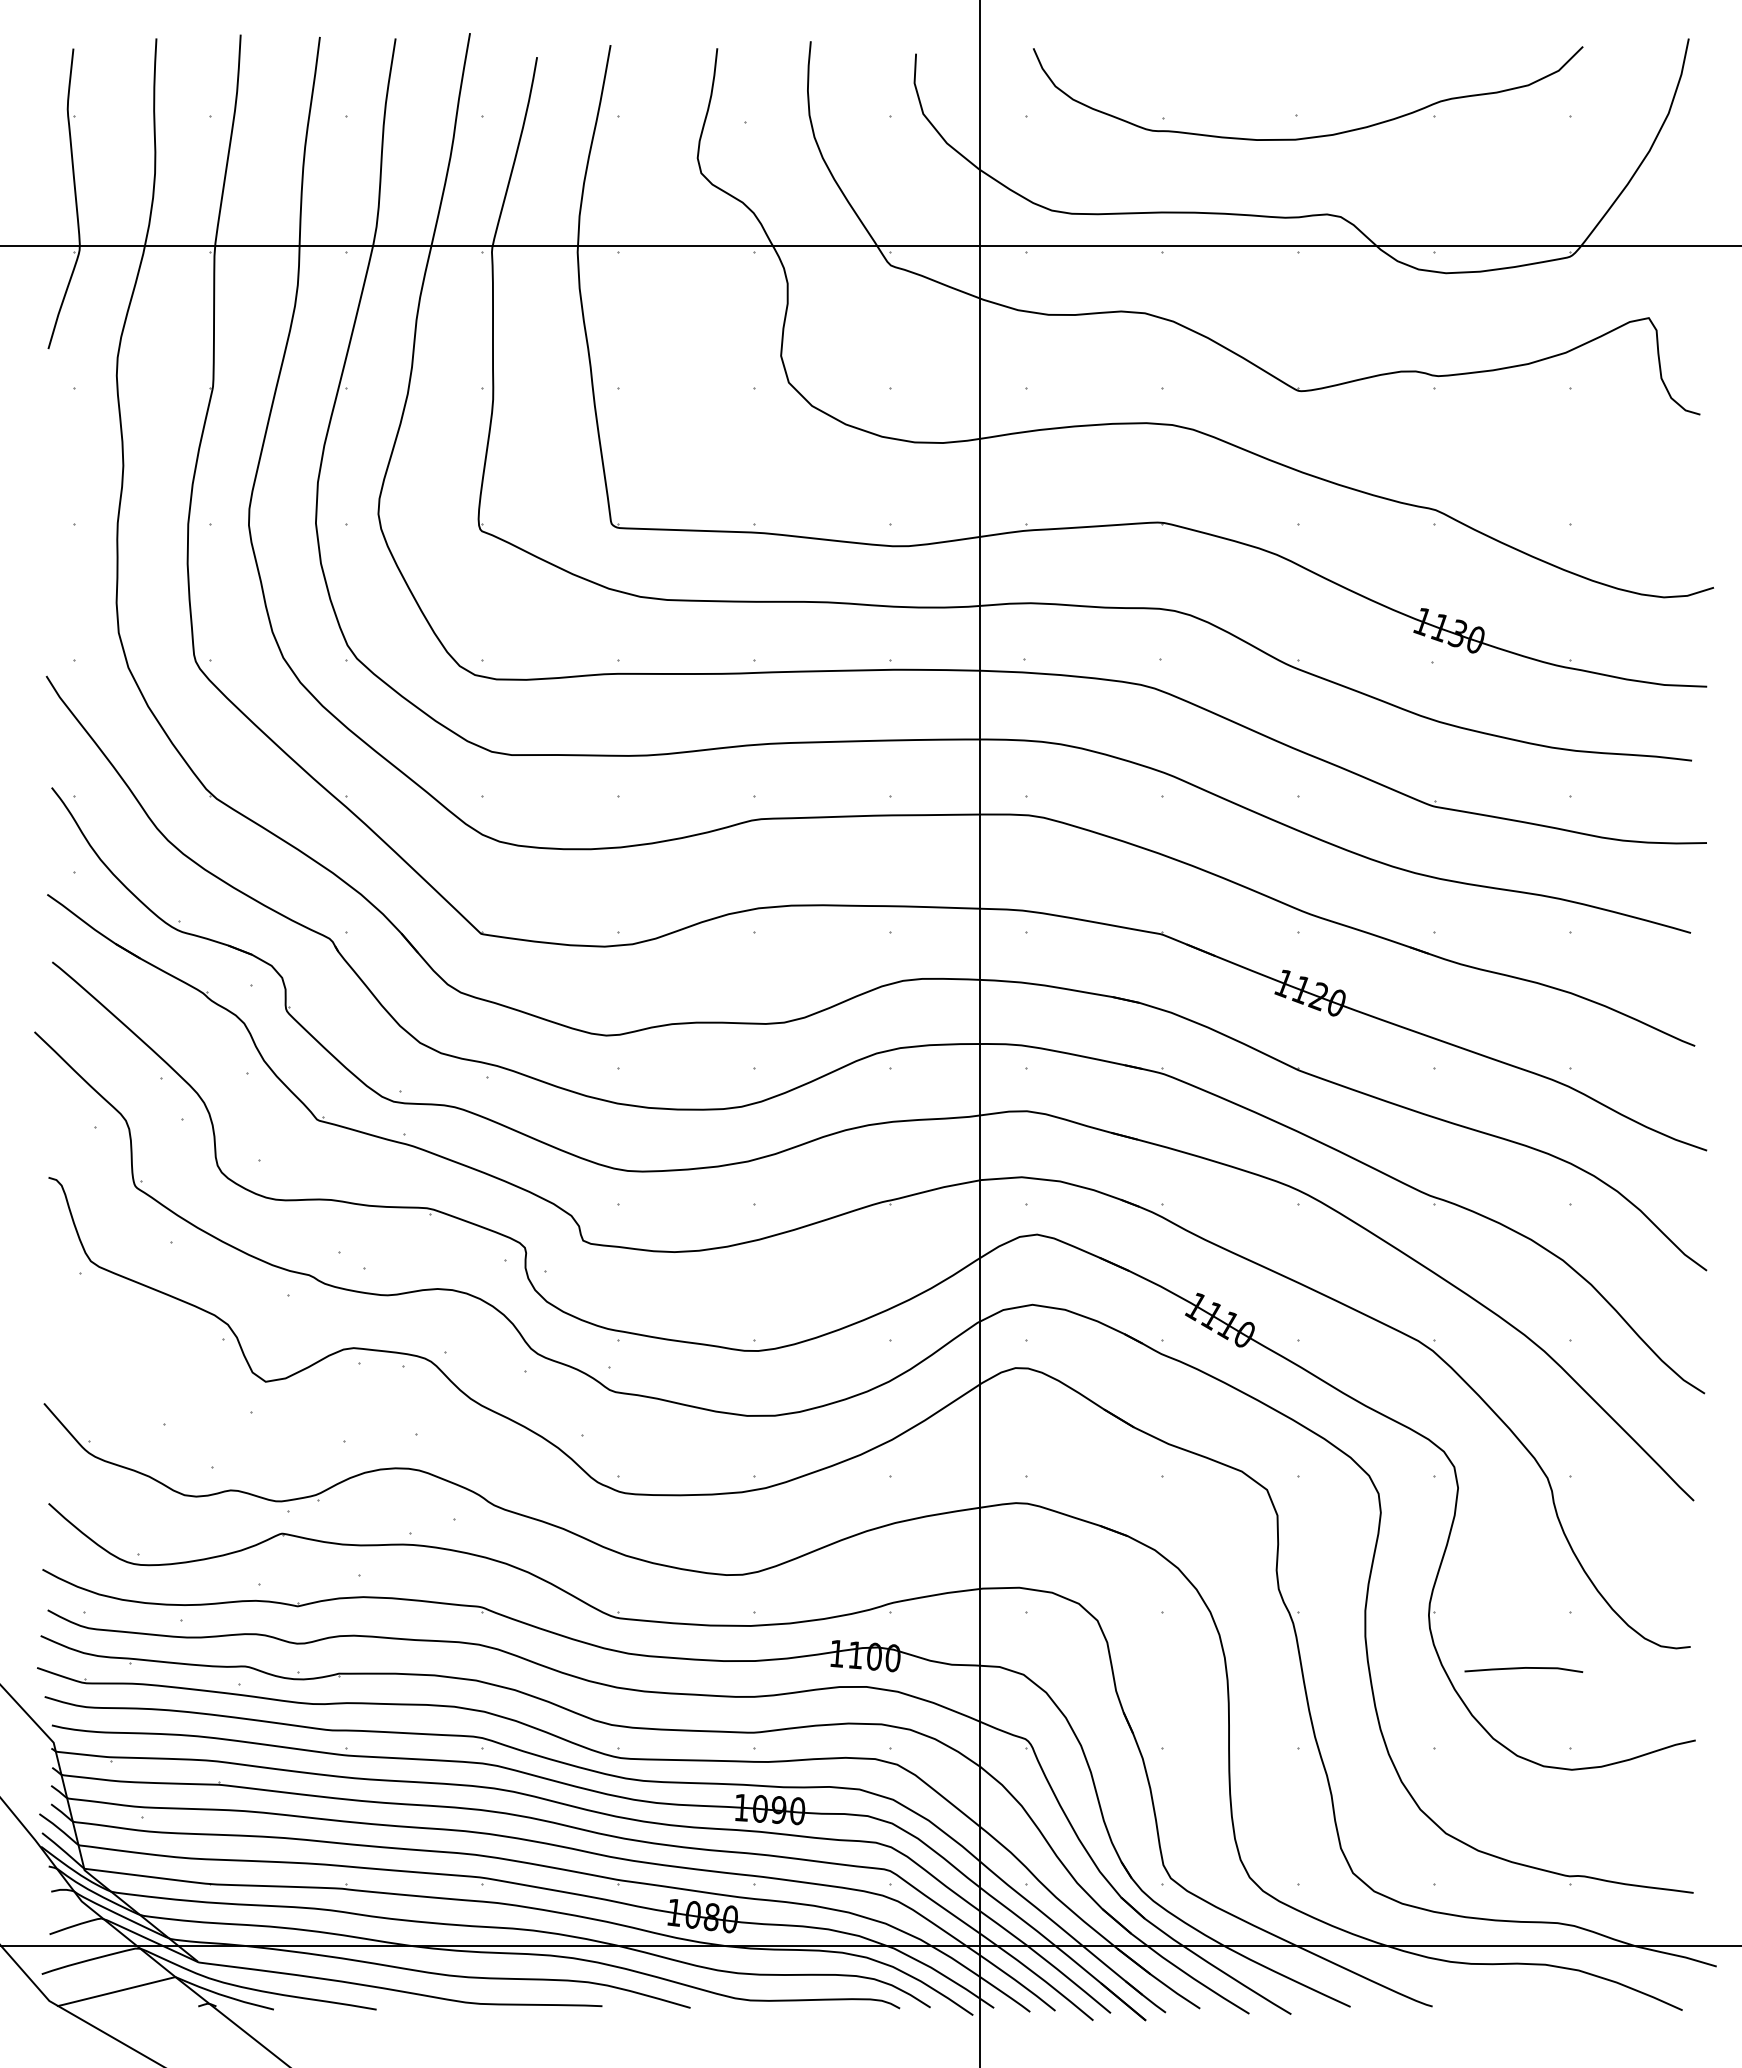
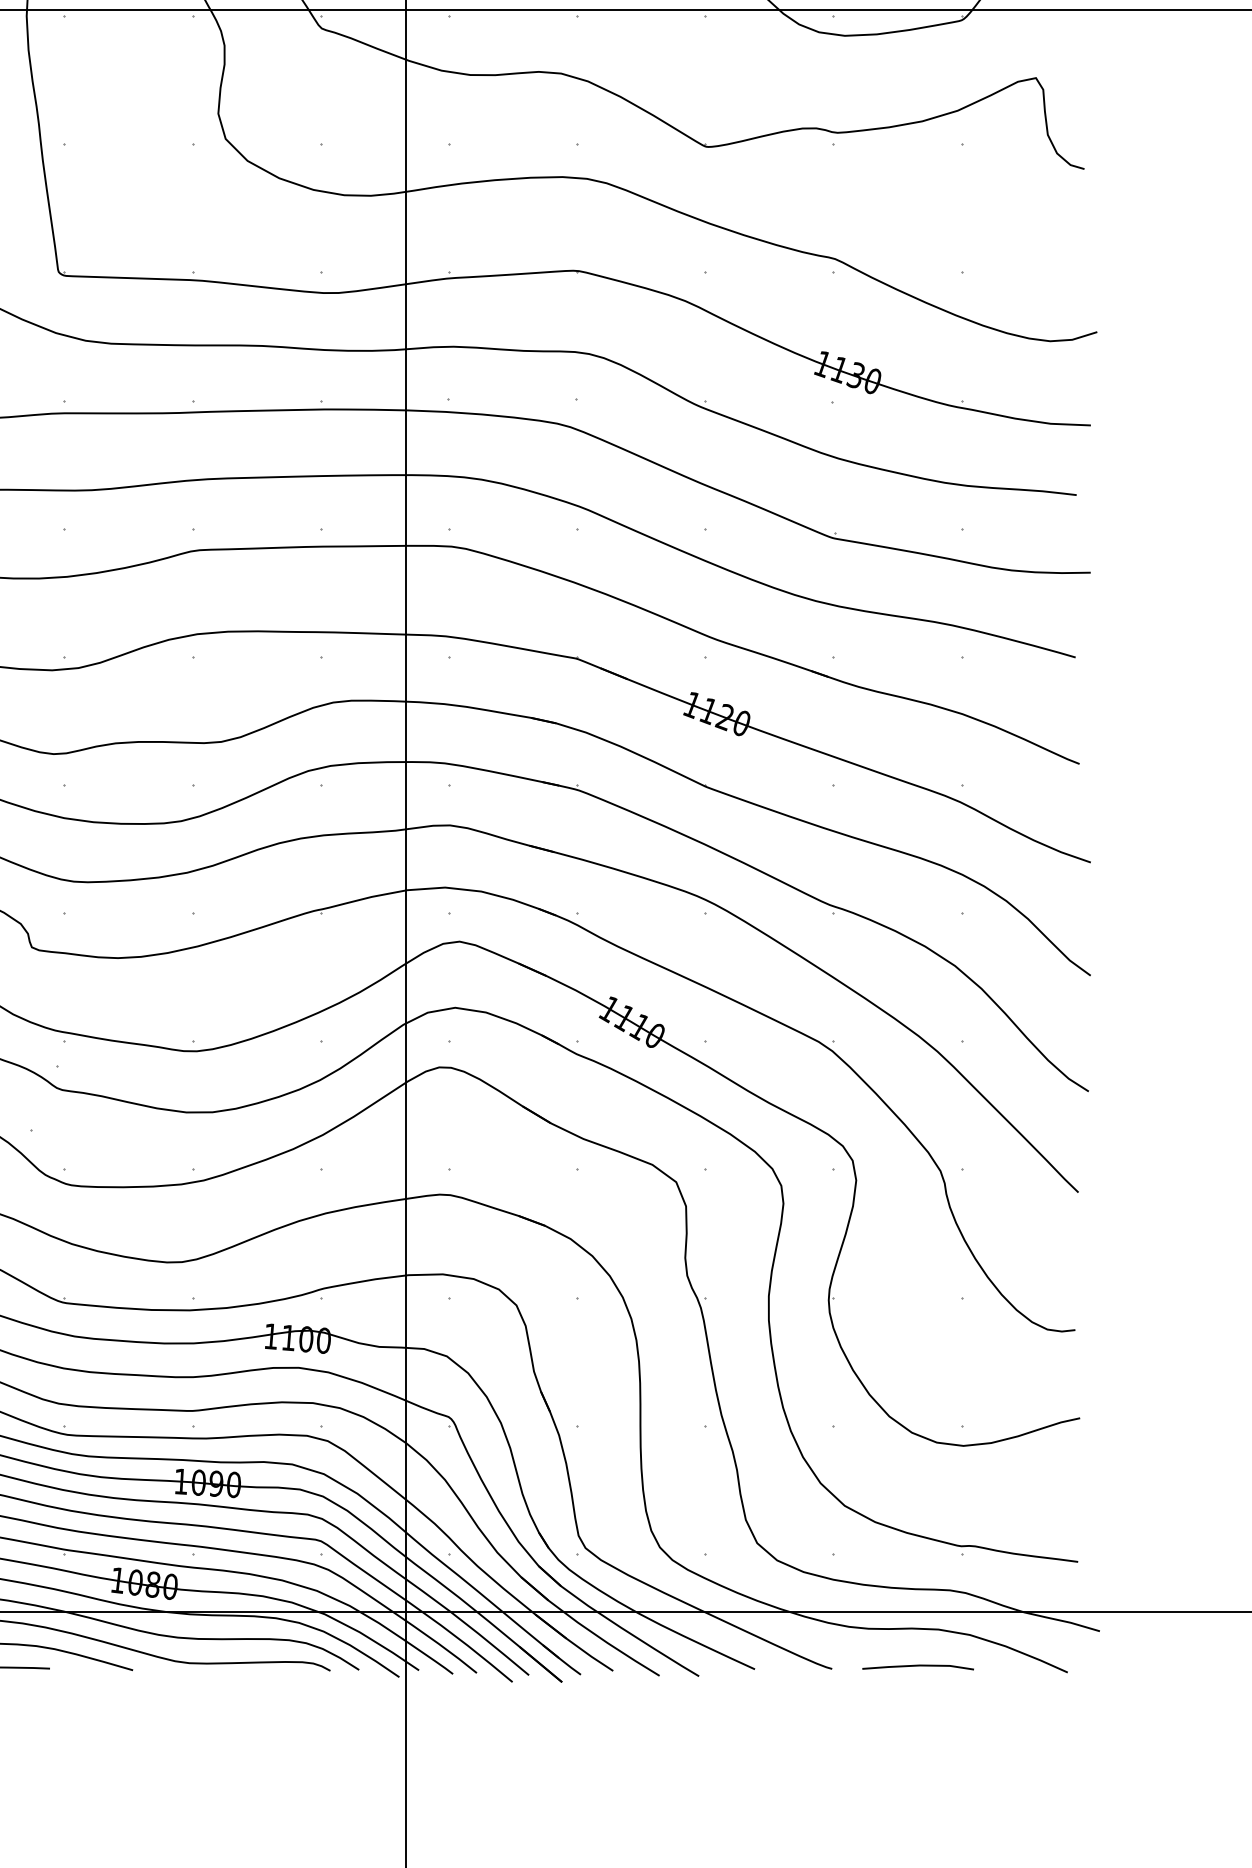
line: (1523, 1668) -> (917, 1666), moved

